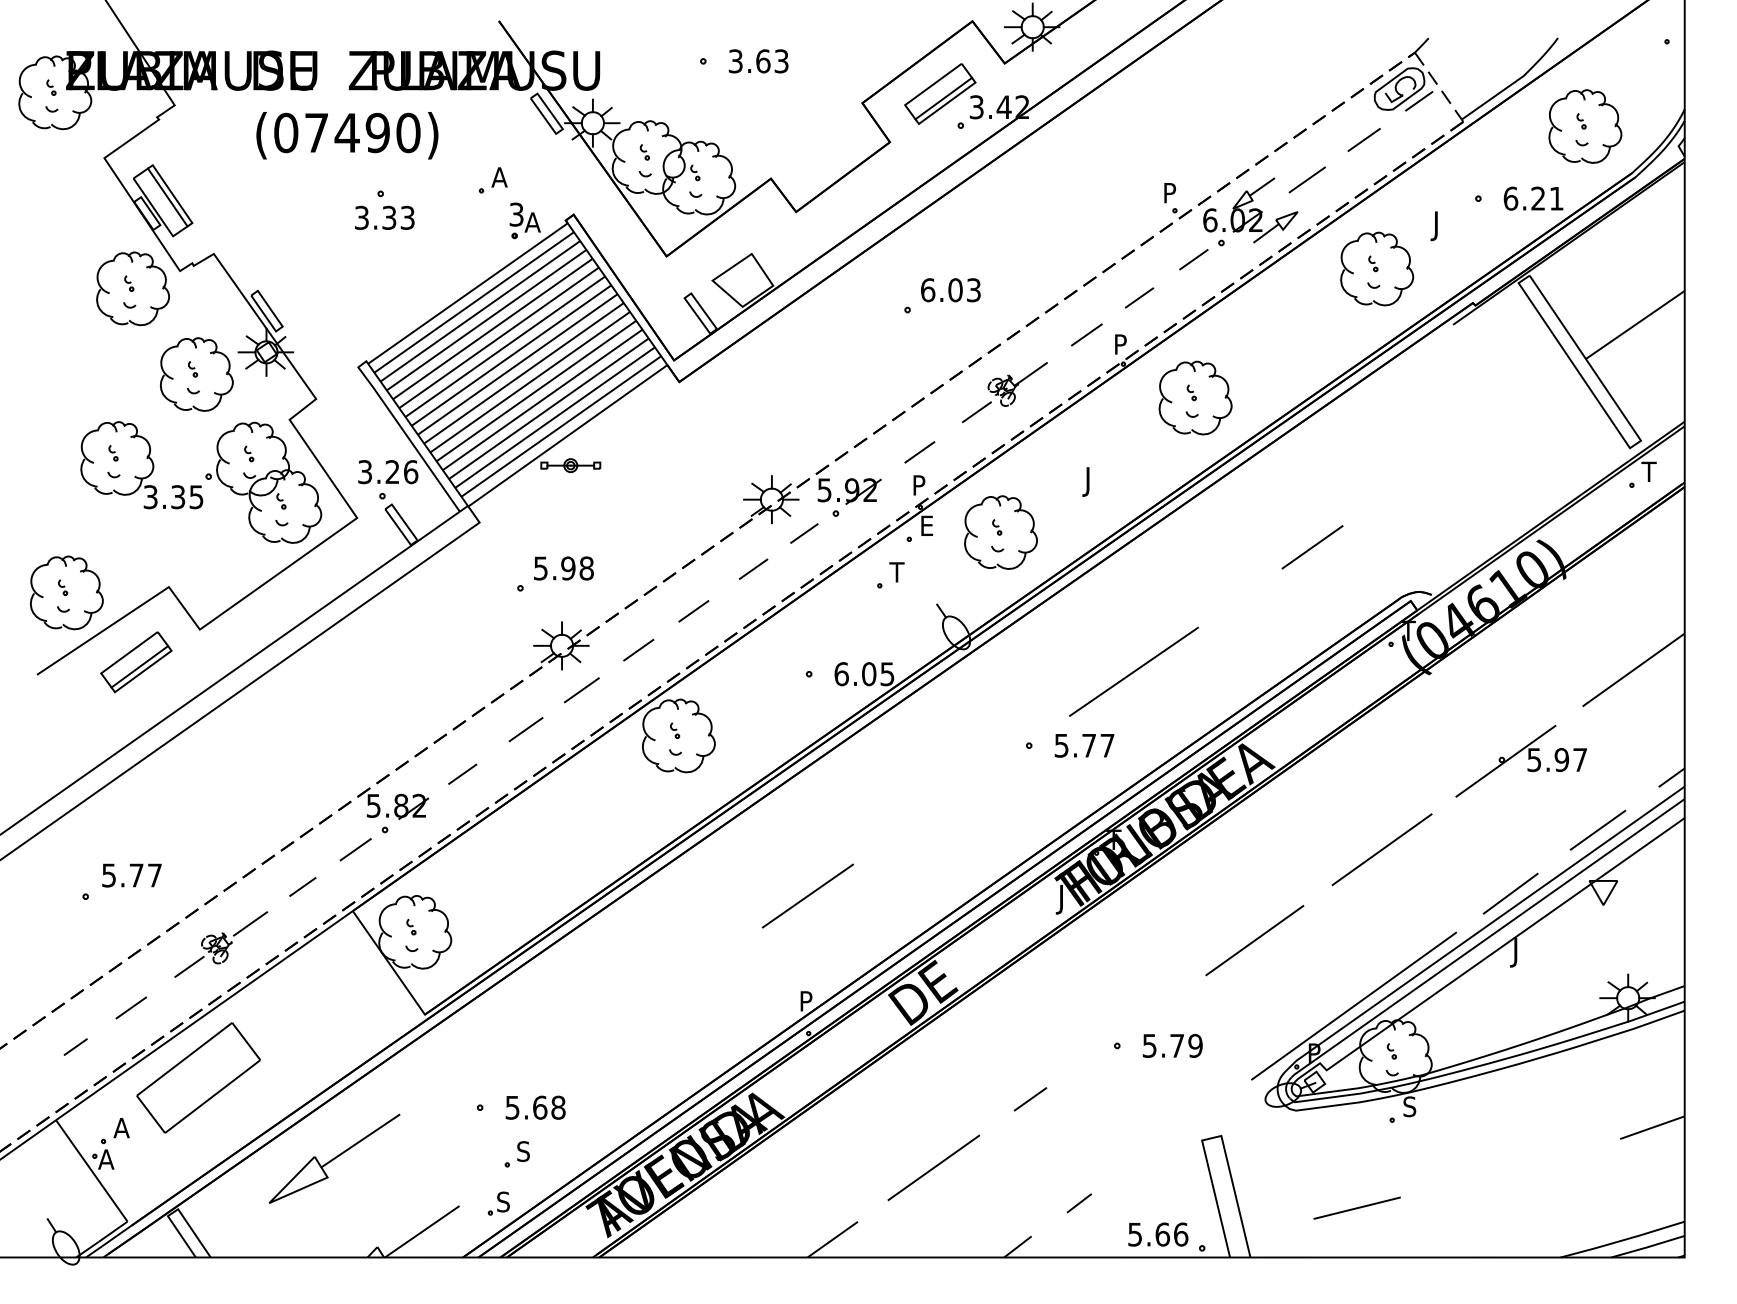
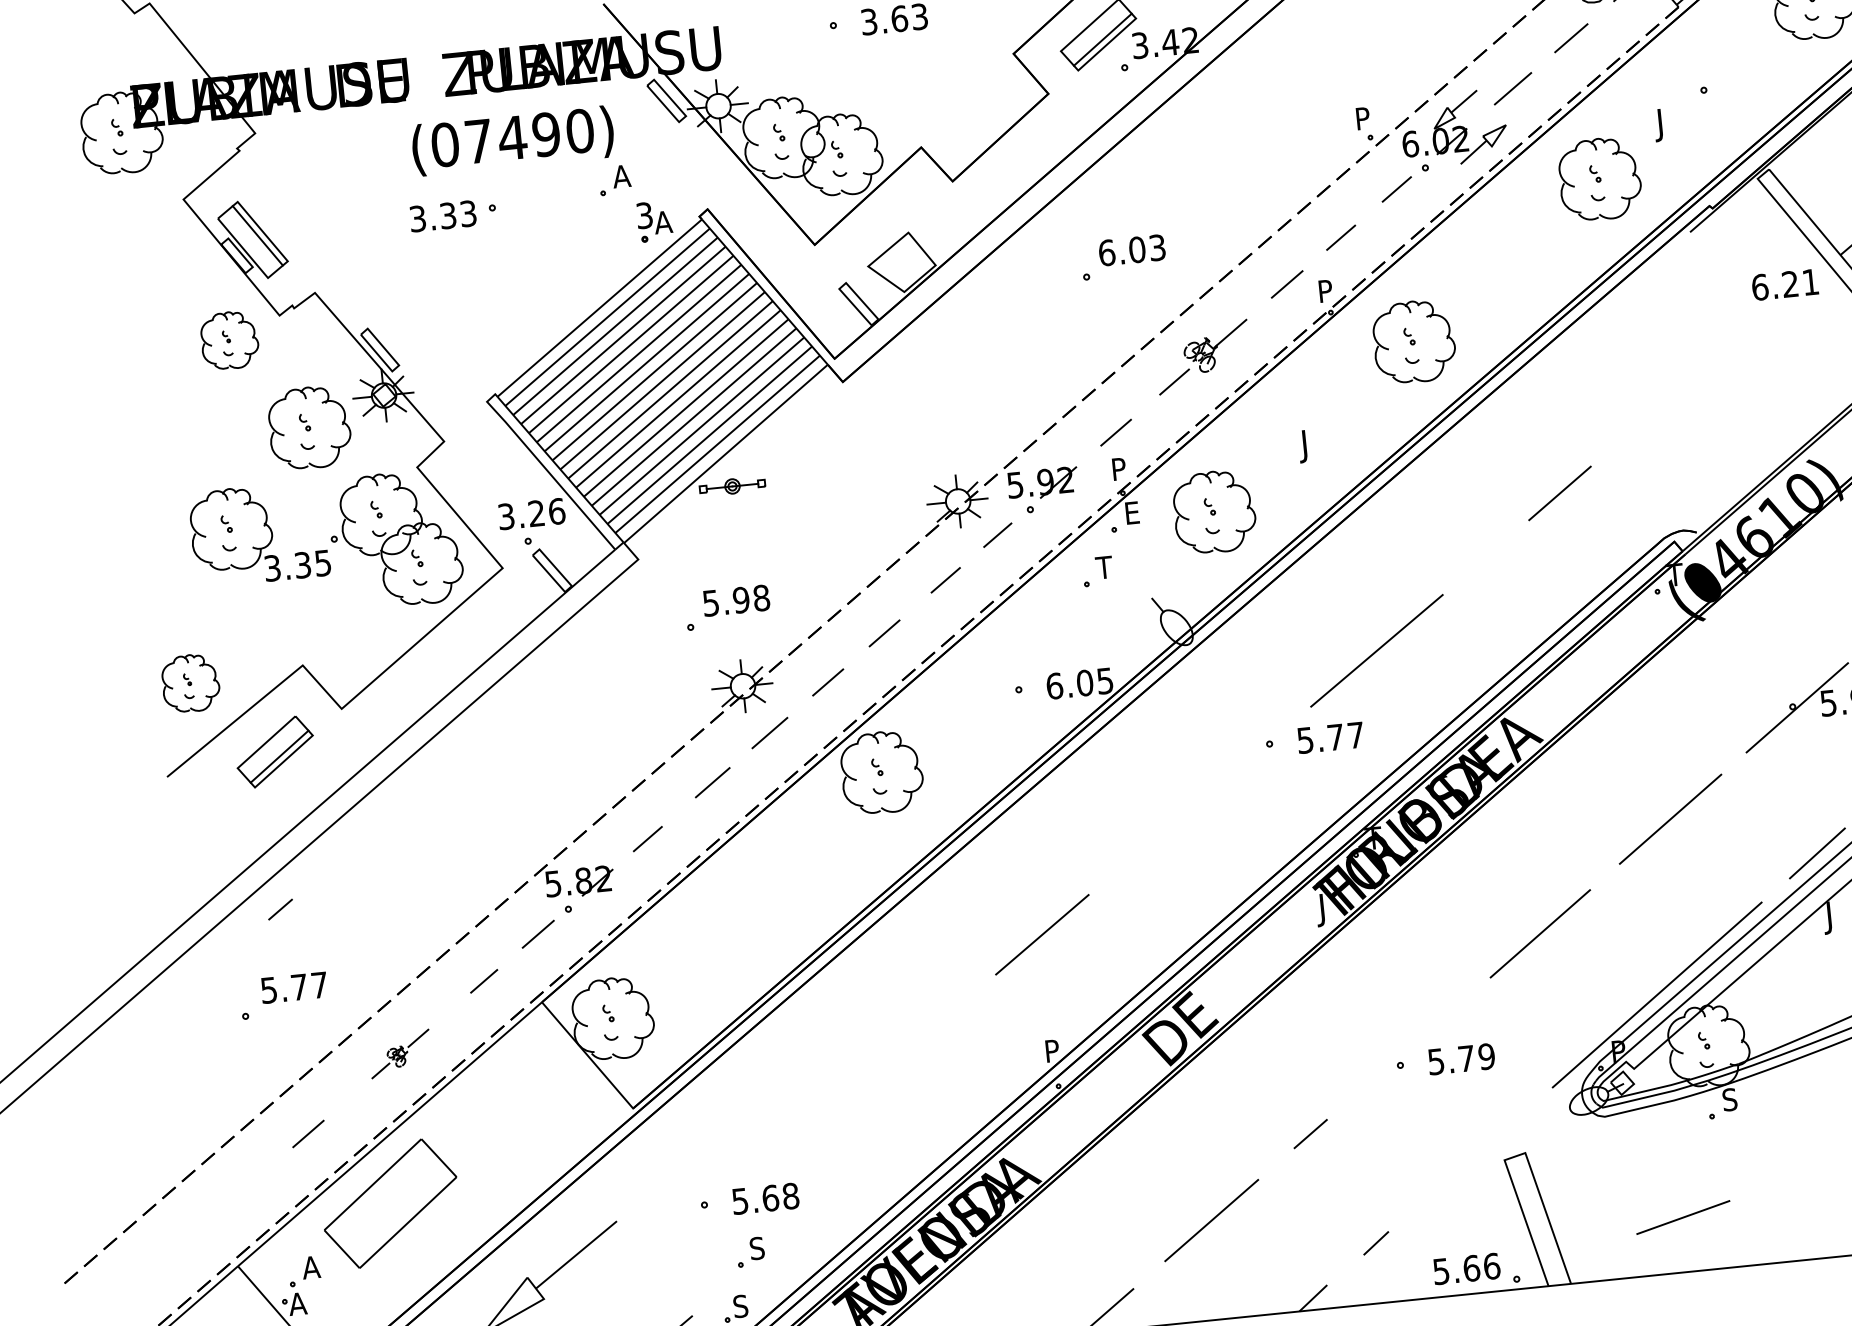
text: (347, 135) -> (513, 140), moved
text: (1533, 198) -> (1785, 284), moved
text: (384, 217) -> (442, 215), moved
part: (132, 288) -> (229, 340), size x0.7
part: (66, 592) -> (190, 682), size x0.7
part: (220, 944) -> (399, 1054), size x0.6
line: (75, 1046) -> (280, 908), moved

